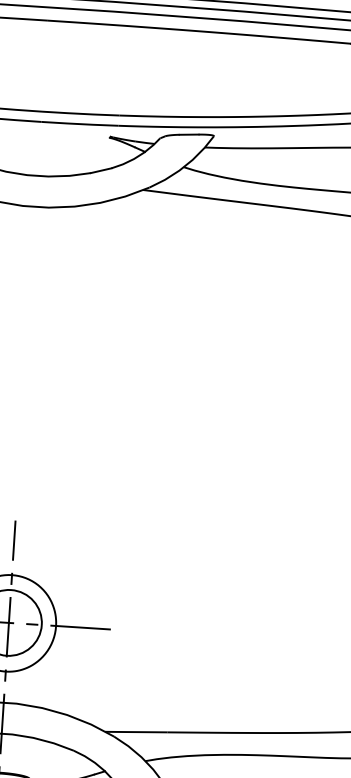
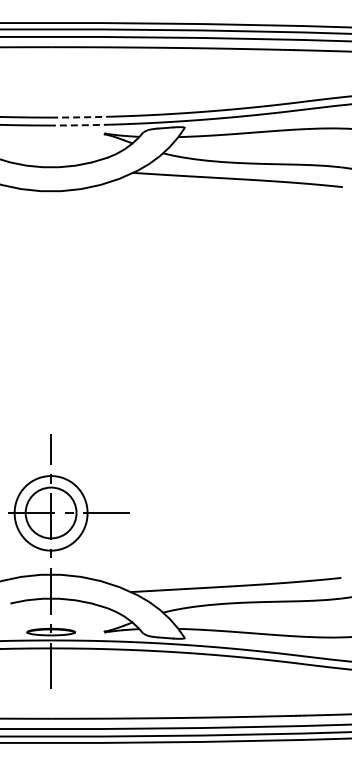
line: (81, 114) -> (81, 117), solid -> dashed
line: (79, 124) -> (80, 125), solid -> dashed

